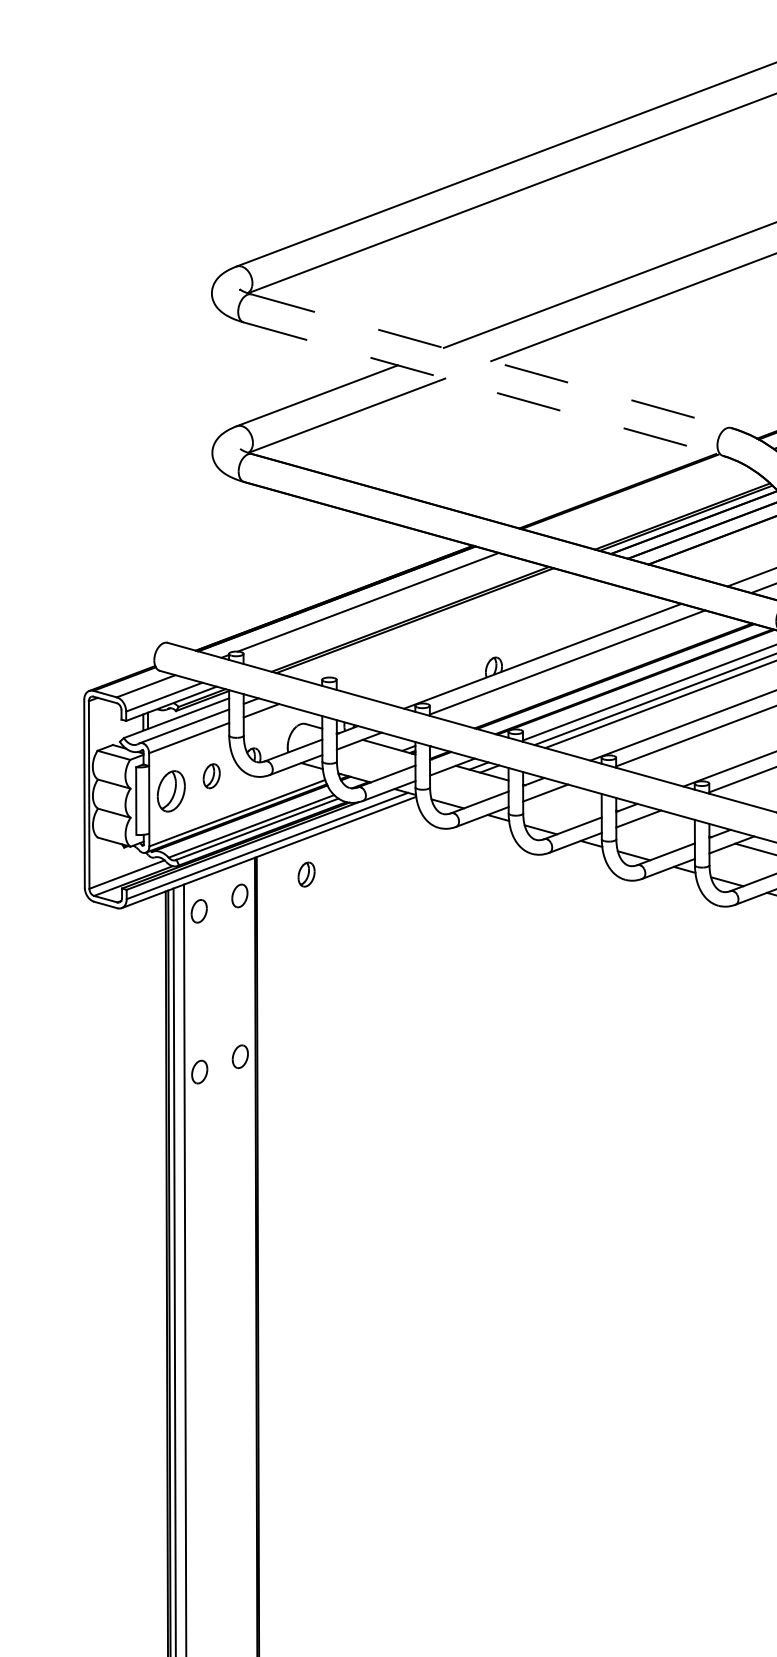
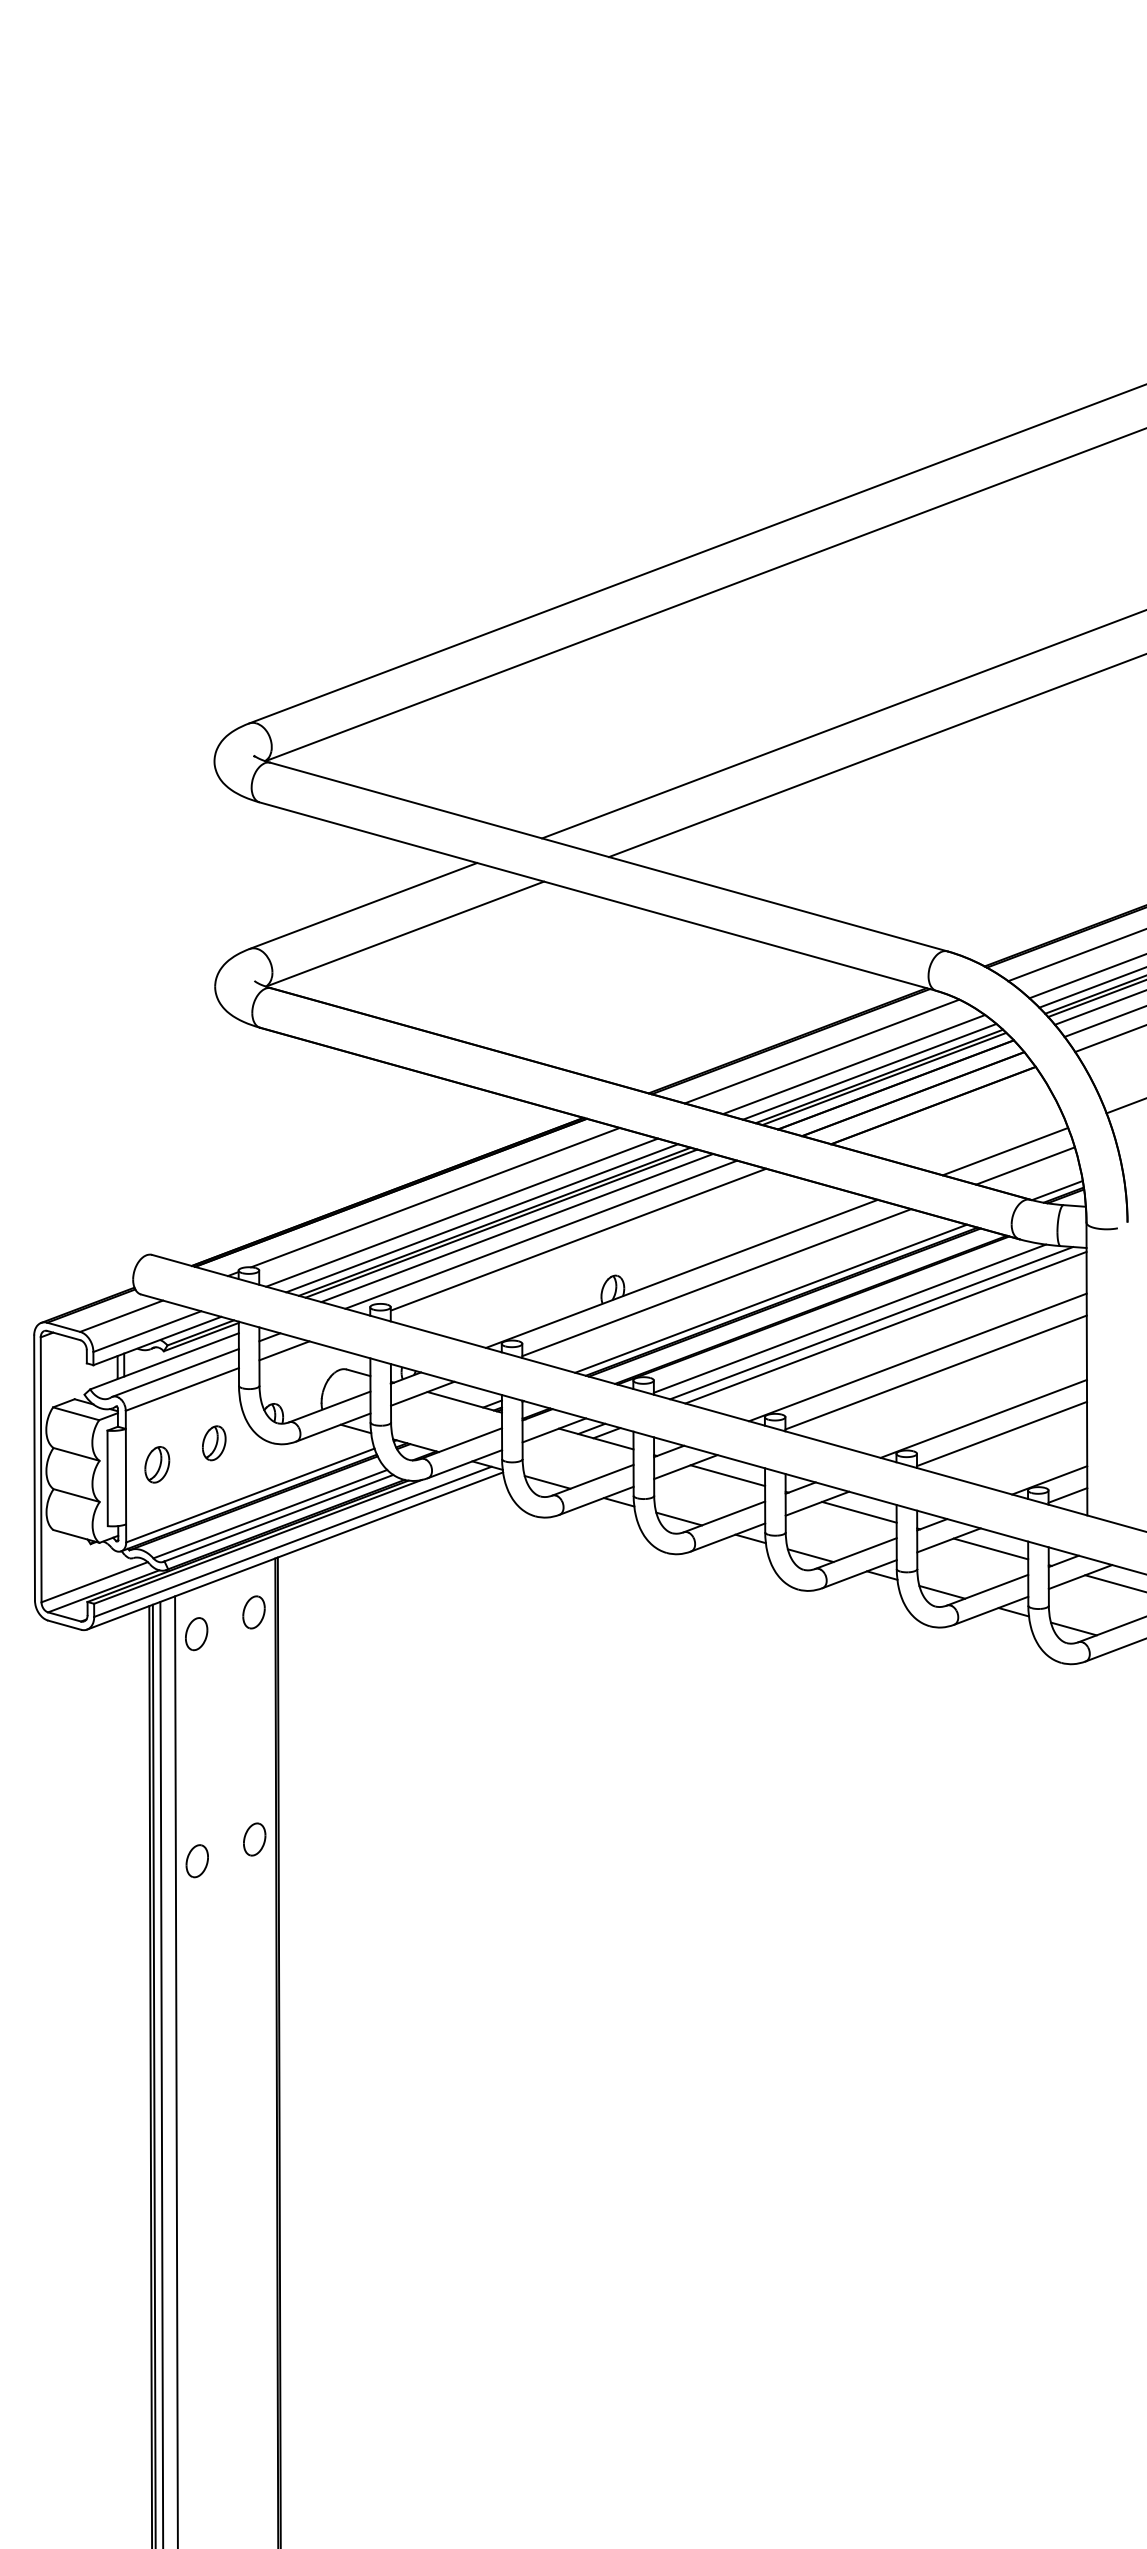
line: (491, 361) -> (609, 857), dashed -> solid
line: (483, 389) -> (598, 896), dashed -> solid
line: (641, 498) -> (821, 1051), added
line: (664, 508) -> (853, 1064), added
line: (675, 512) -> (869, 1071), added
line: (387, 612) -> (462, 1212), added
line: (401, 617) -> (482, 1218), added
line: (426, 623) -> (517, 1227), added
line: (443, 628) -> (541, 1234), added
line: (469, 631) -> (578, 1239), added
line: (606, 673) -> (771, 1298), added
part: (171, 791) -> (157, 1464), size x0.62
line: (575, 799) -> (727, 1475), added
line: (668, 824) -> (859, 1511), added
part: (306, 874) -> (348, 1582), removed

